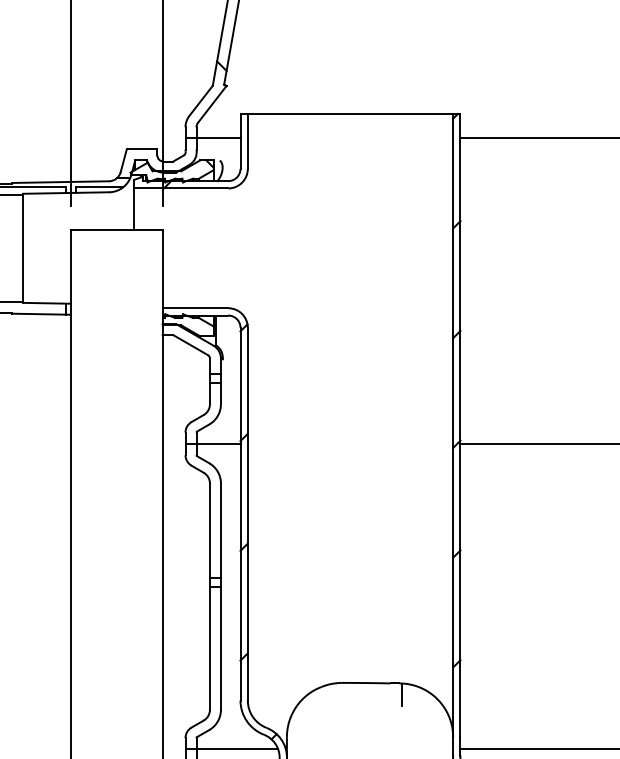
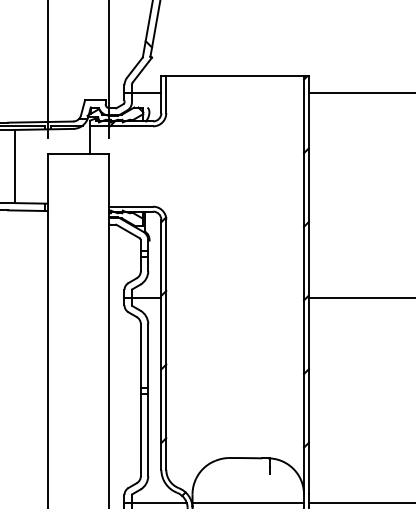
line: (370, 749) -> (248, 502), added

